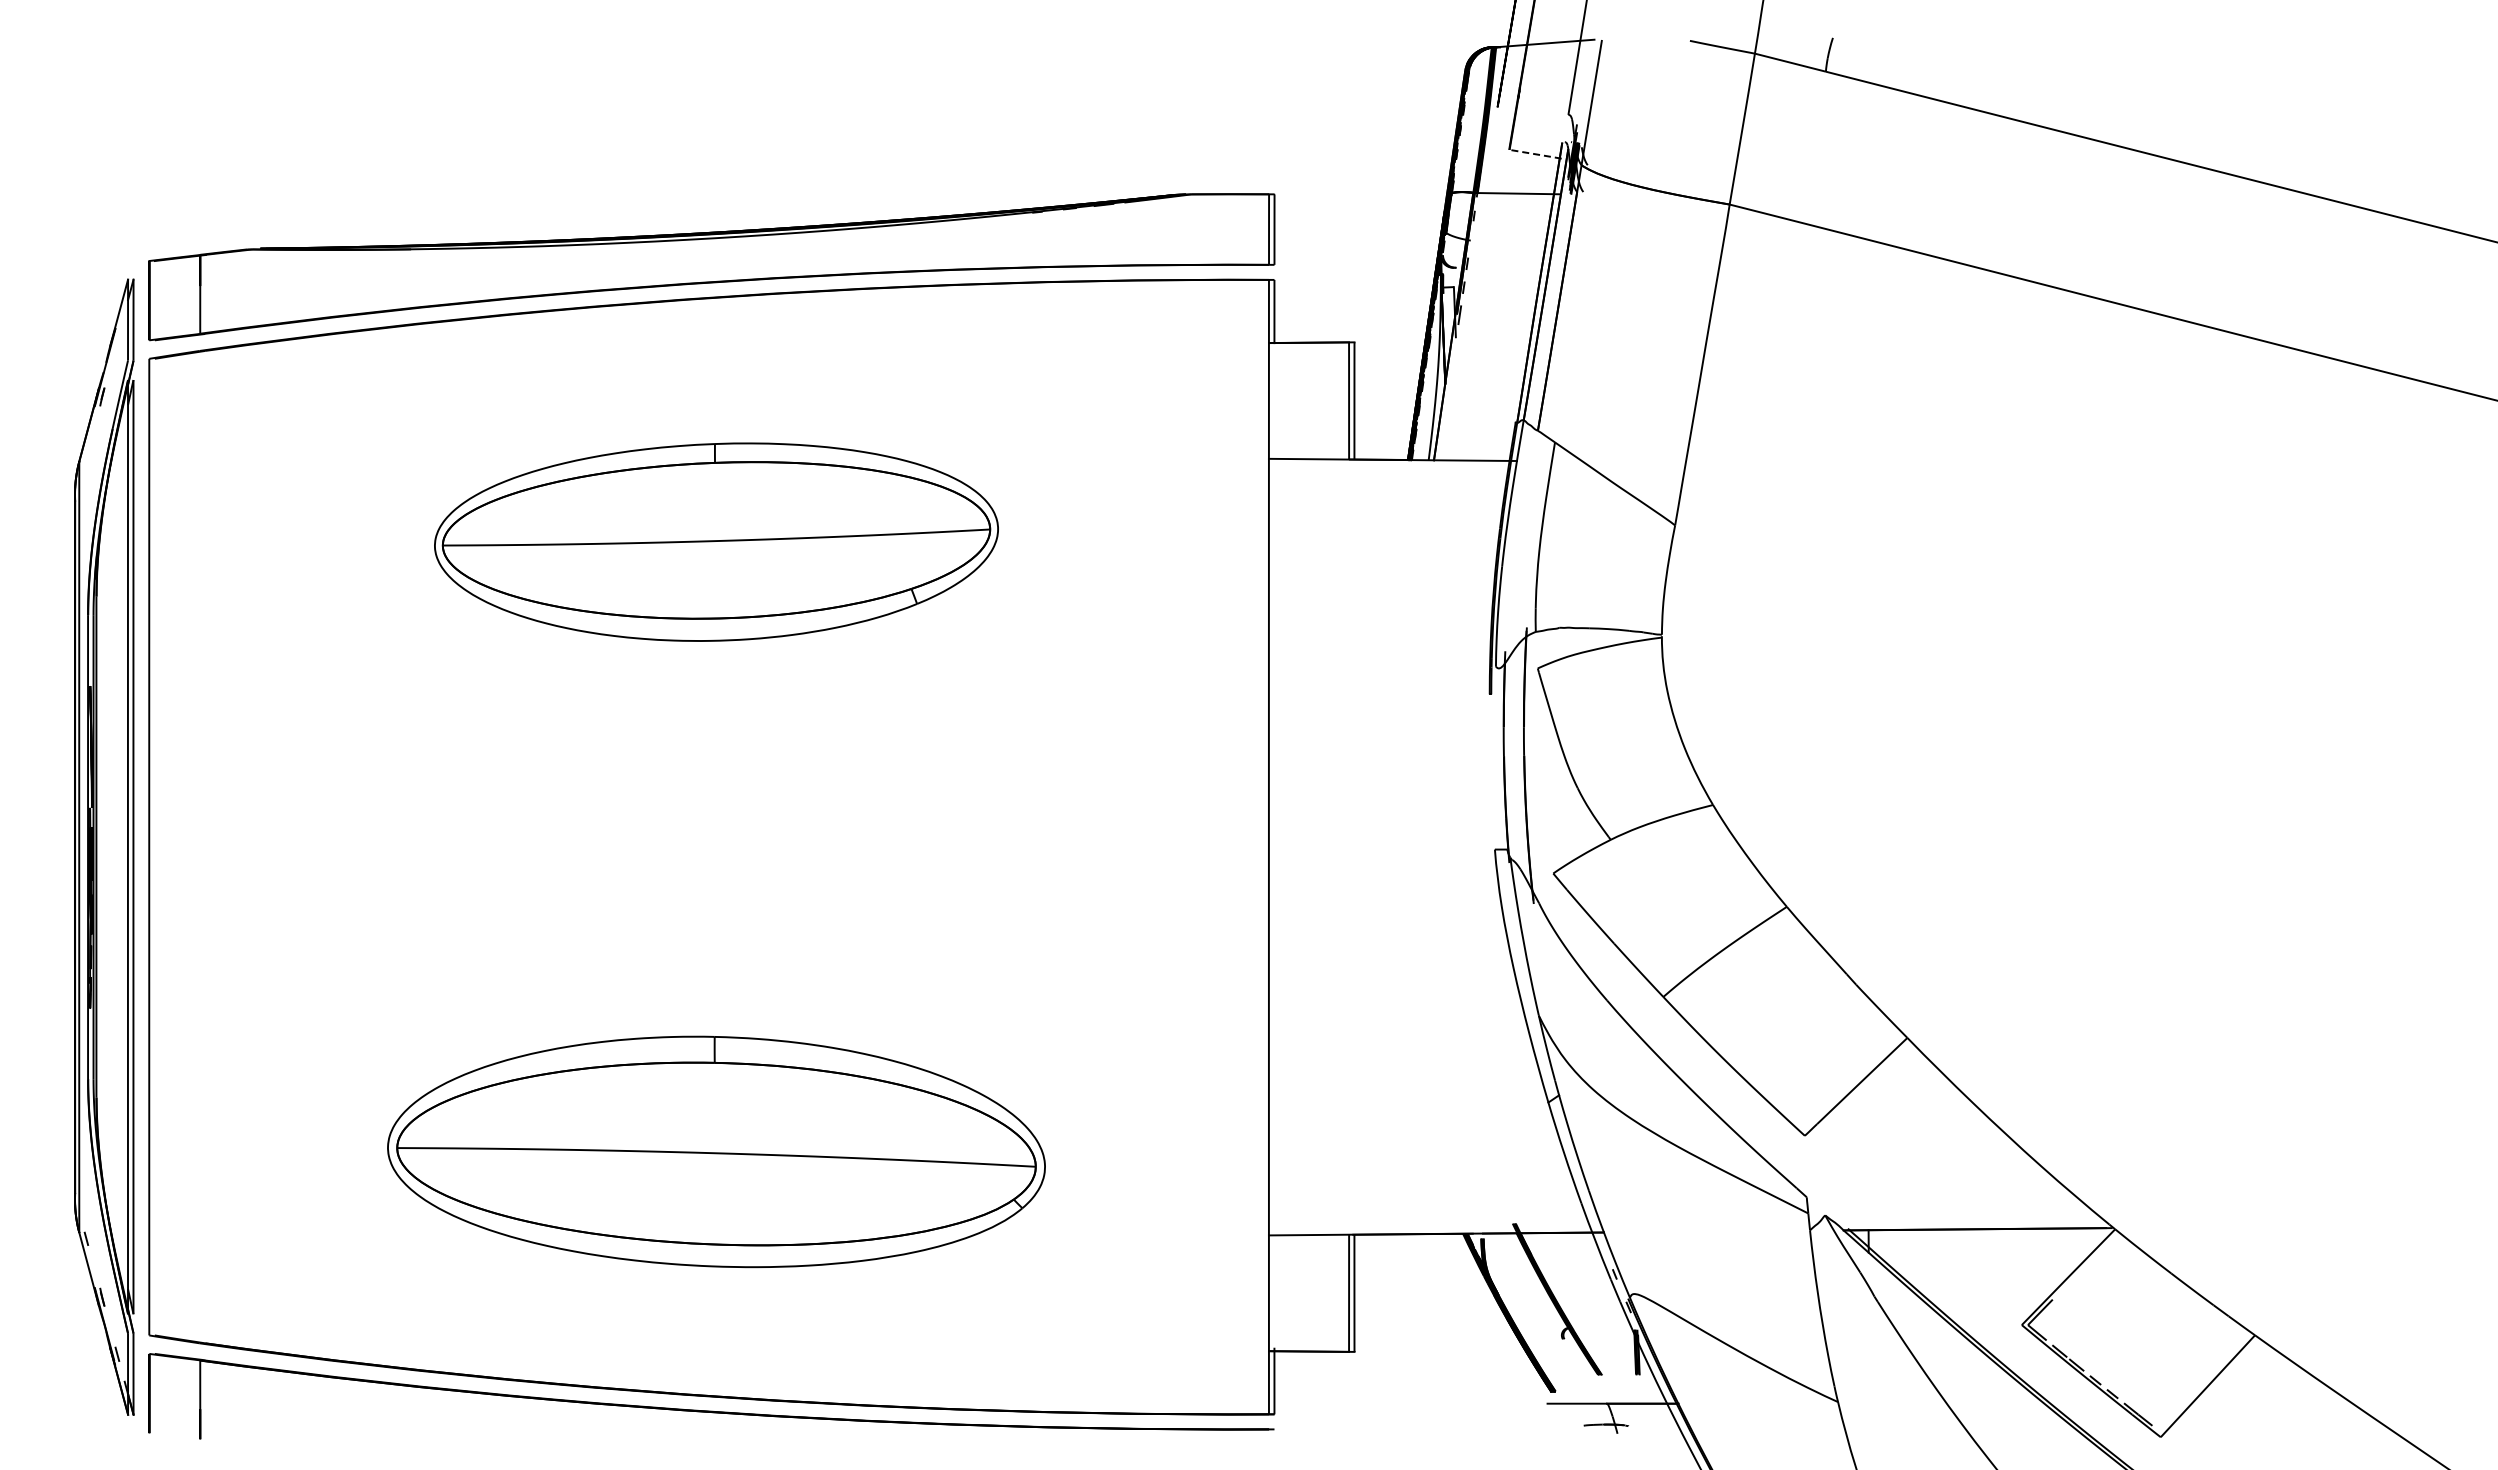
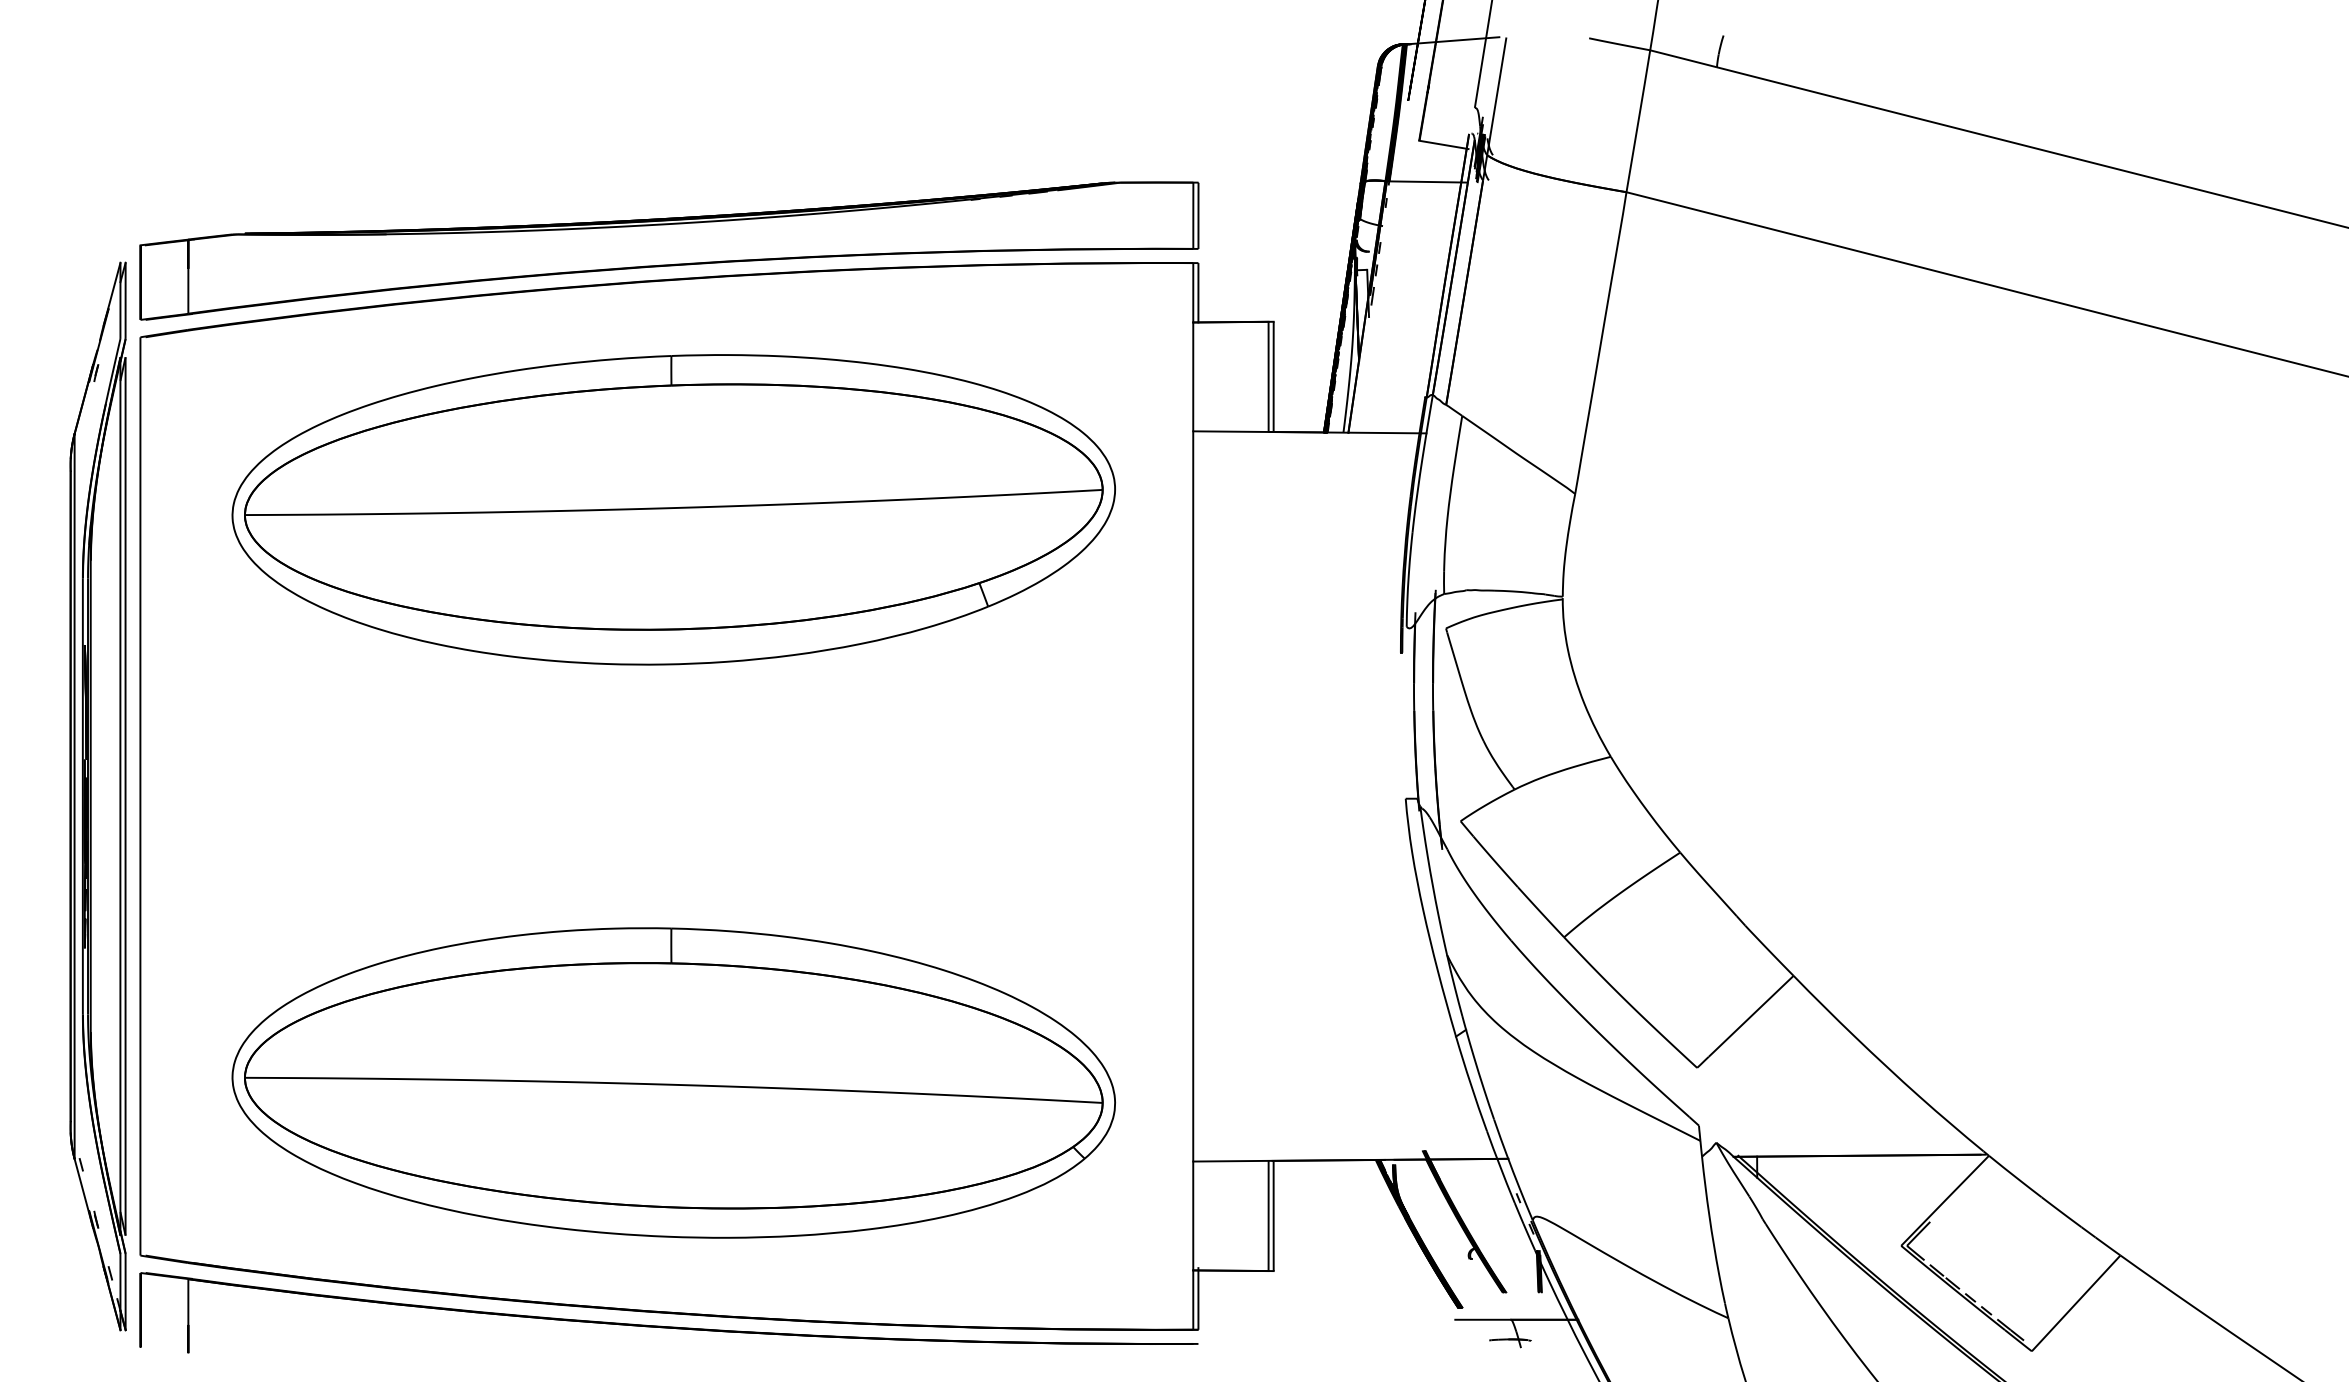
line: (1535, 154) -> (1443, 145), dashed -> solid
part: (716, 541) -> (673, 509), size x1.67
part: (716, 1151) -> (673, 1082), size x1.43

